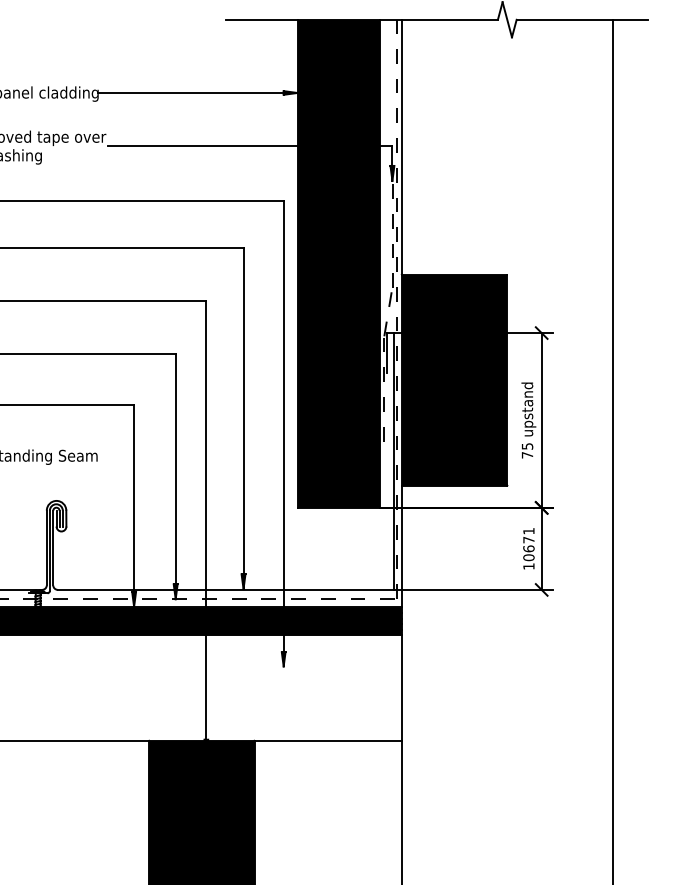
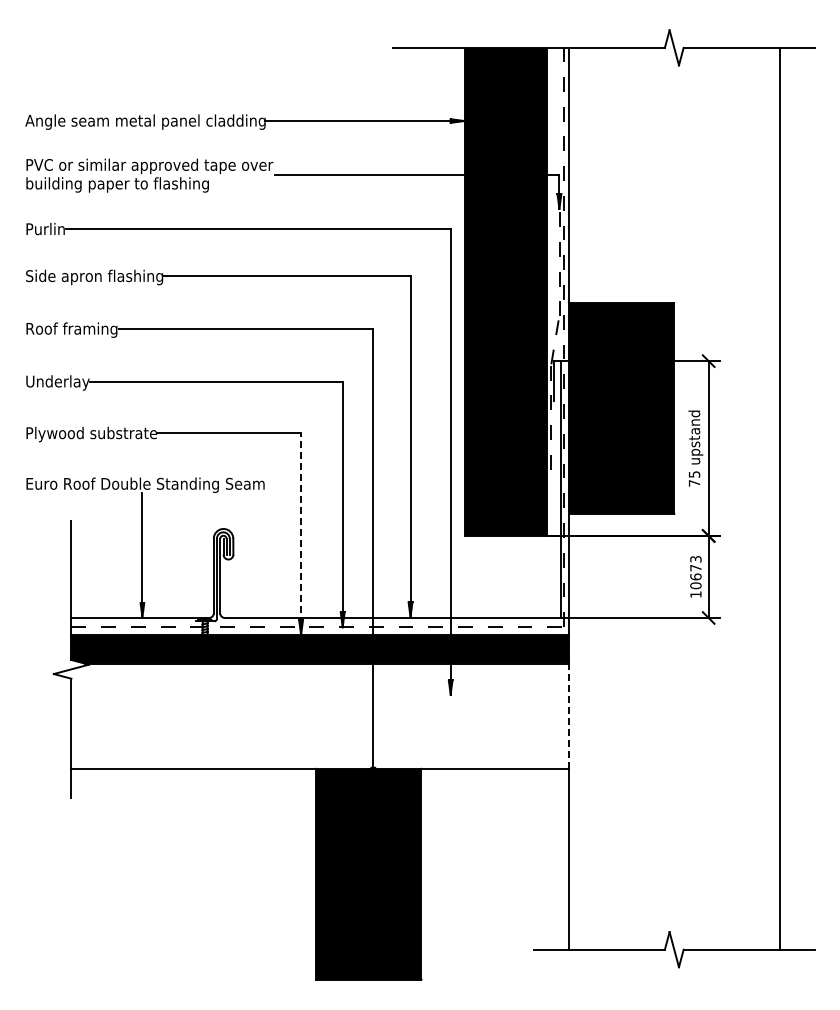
line: (134, 506) -> (301, 534), solid -> dashed
text: (528, 531) -> (695, 559), 10671 -> 10673
line: (401, 688) -> (568, 716), solid -> dashed

